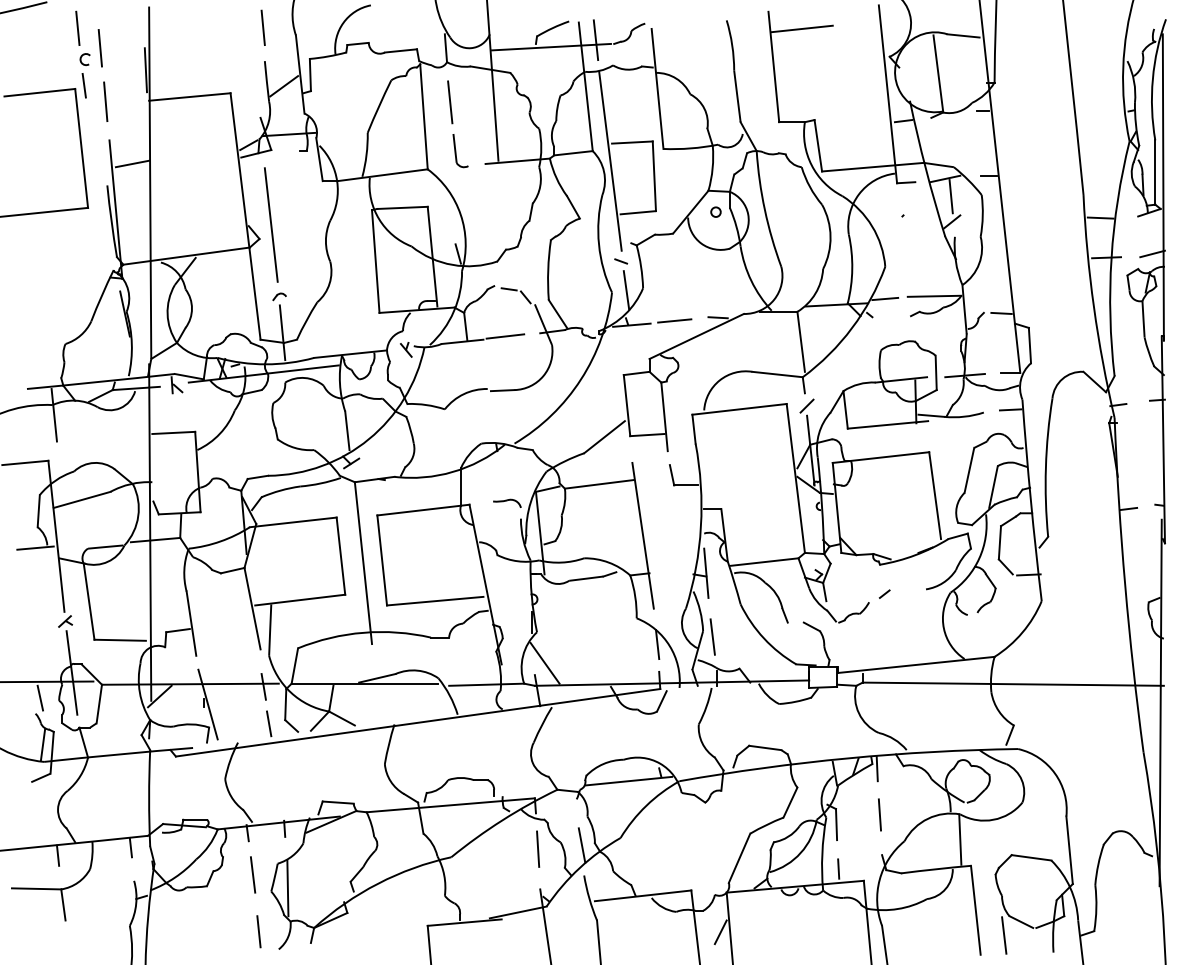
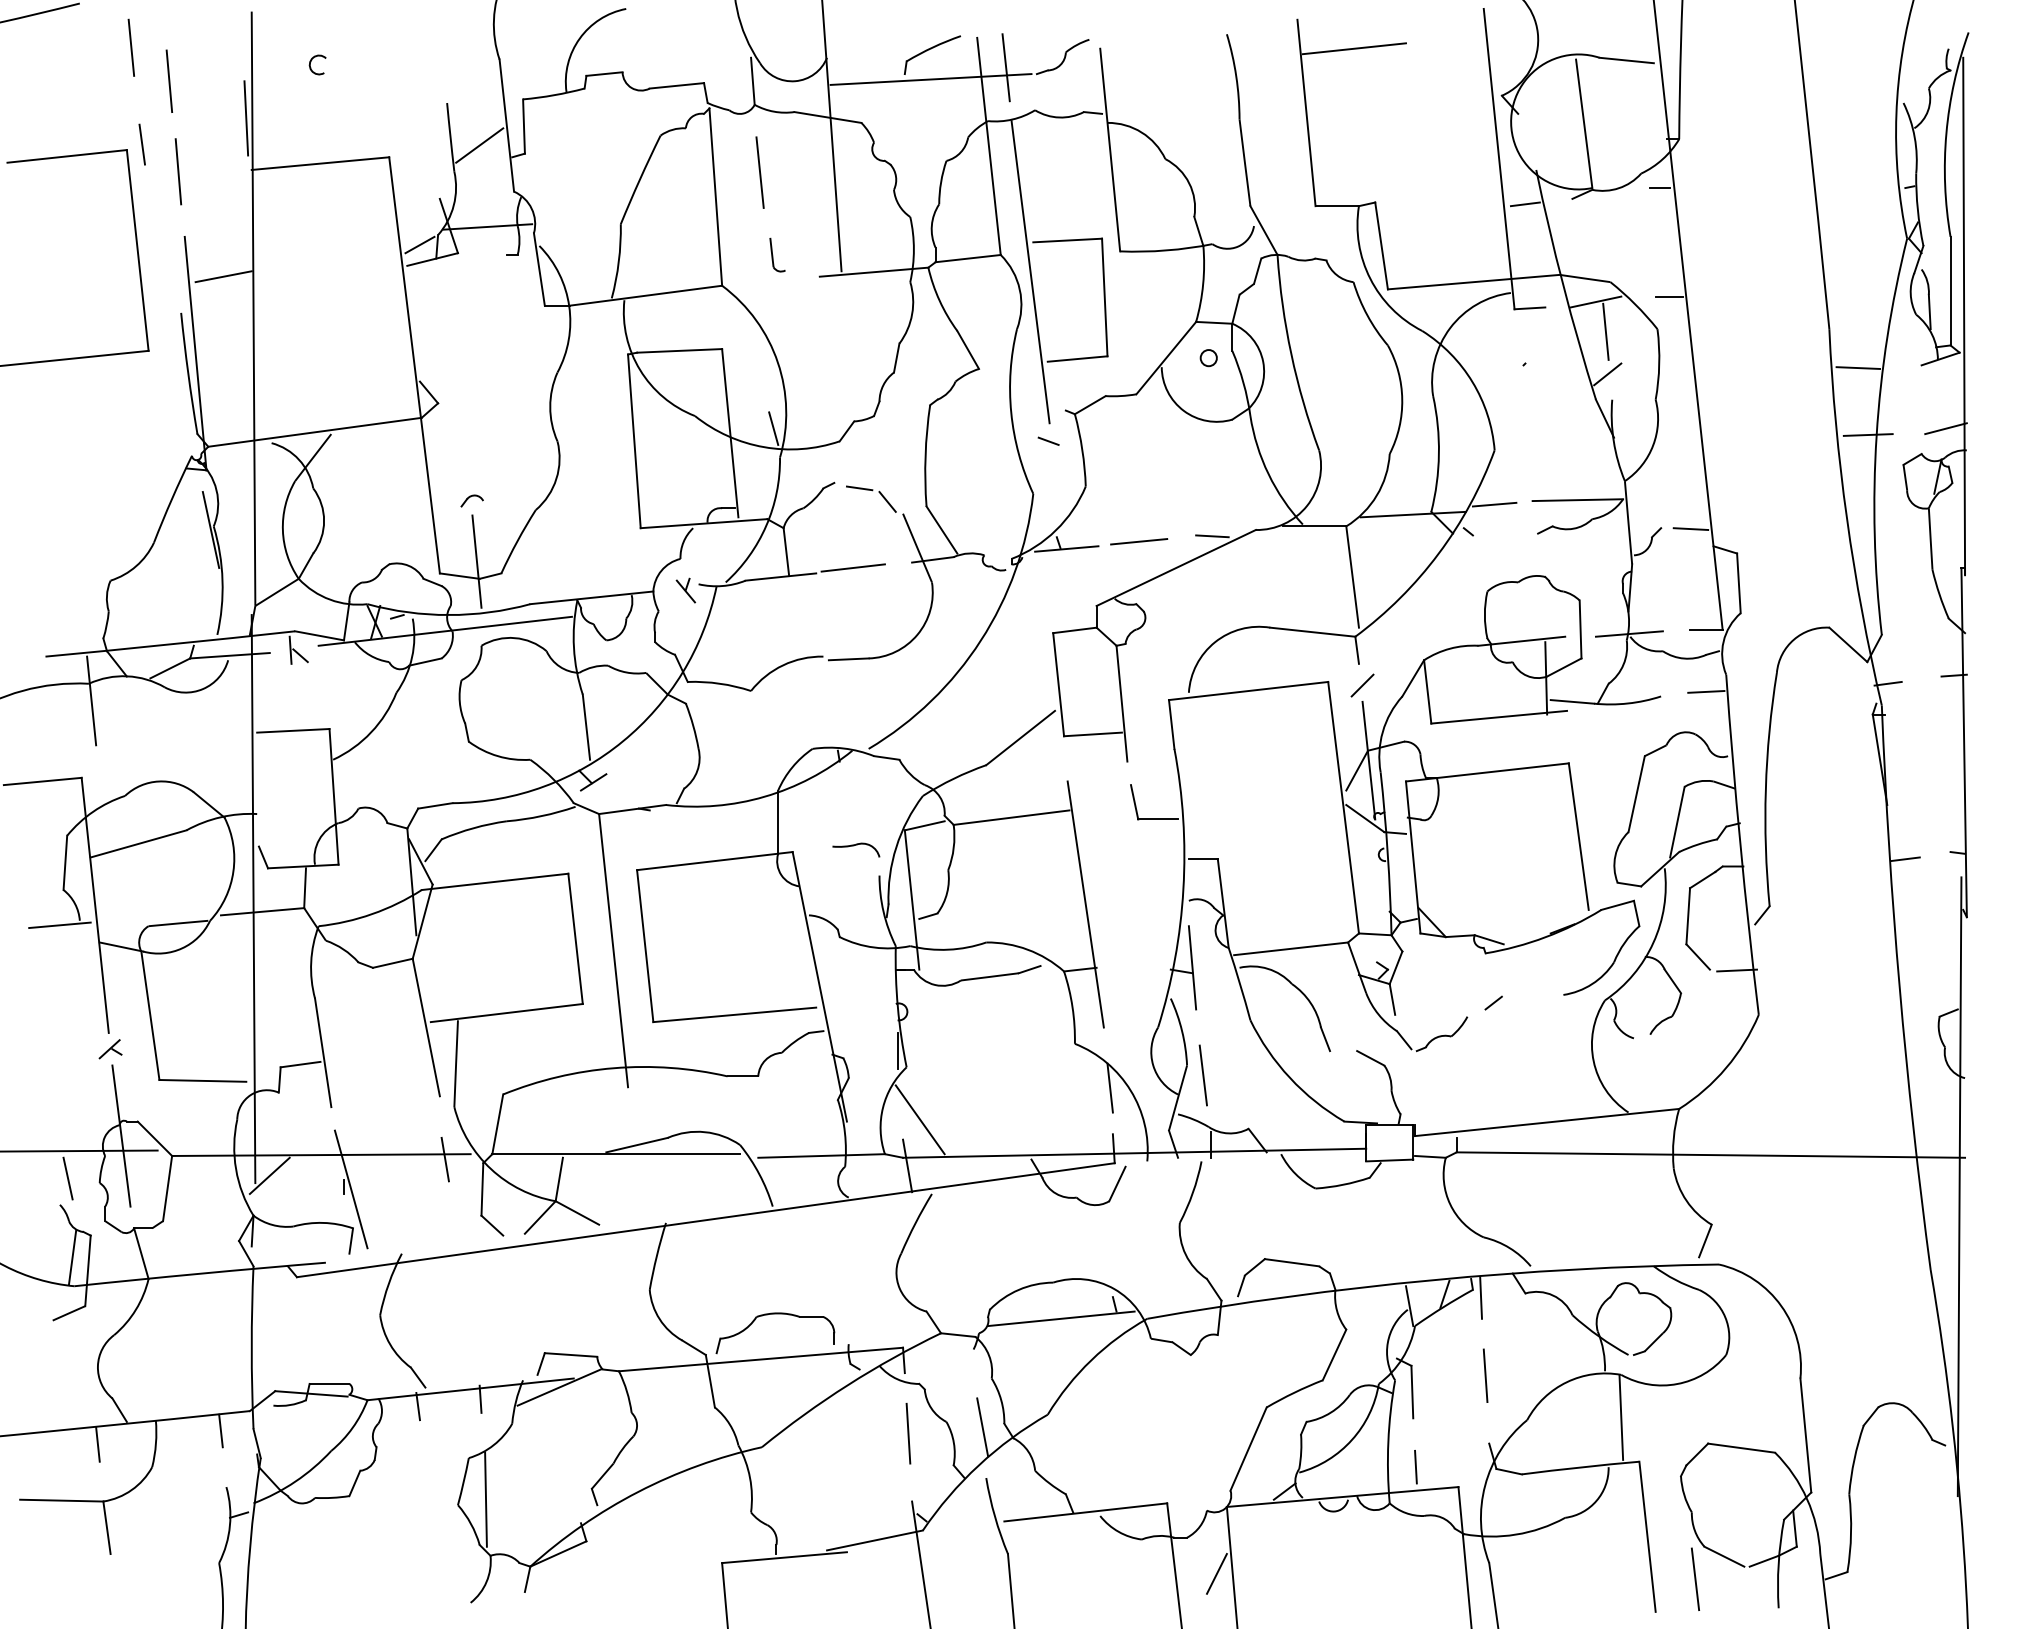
line: (262, 27) -> (443, 46), removed
arc: (81, 59) -> (311, 64), moved
part: (460, 151) -> (777, 255), size x0.6
line: (270, 224) -> (456, 378), removed
line: (626, 290) -> (1057, 490), removed
line: (269, 723) -> (454, 1221), removed
line: (253, 874) -> (427, 1476), removed
line: (258, 931) -> (436, 1572), removed

